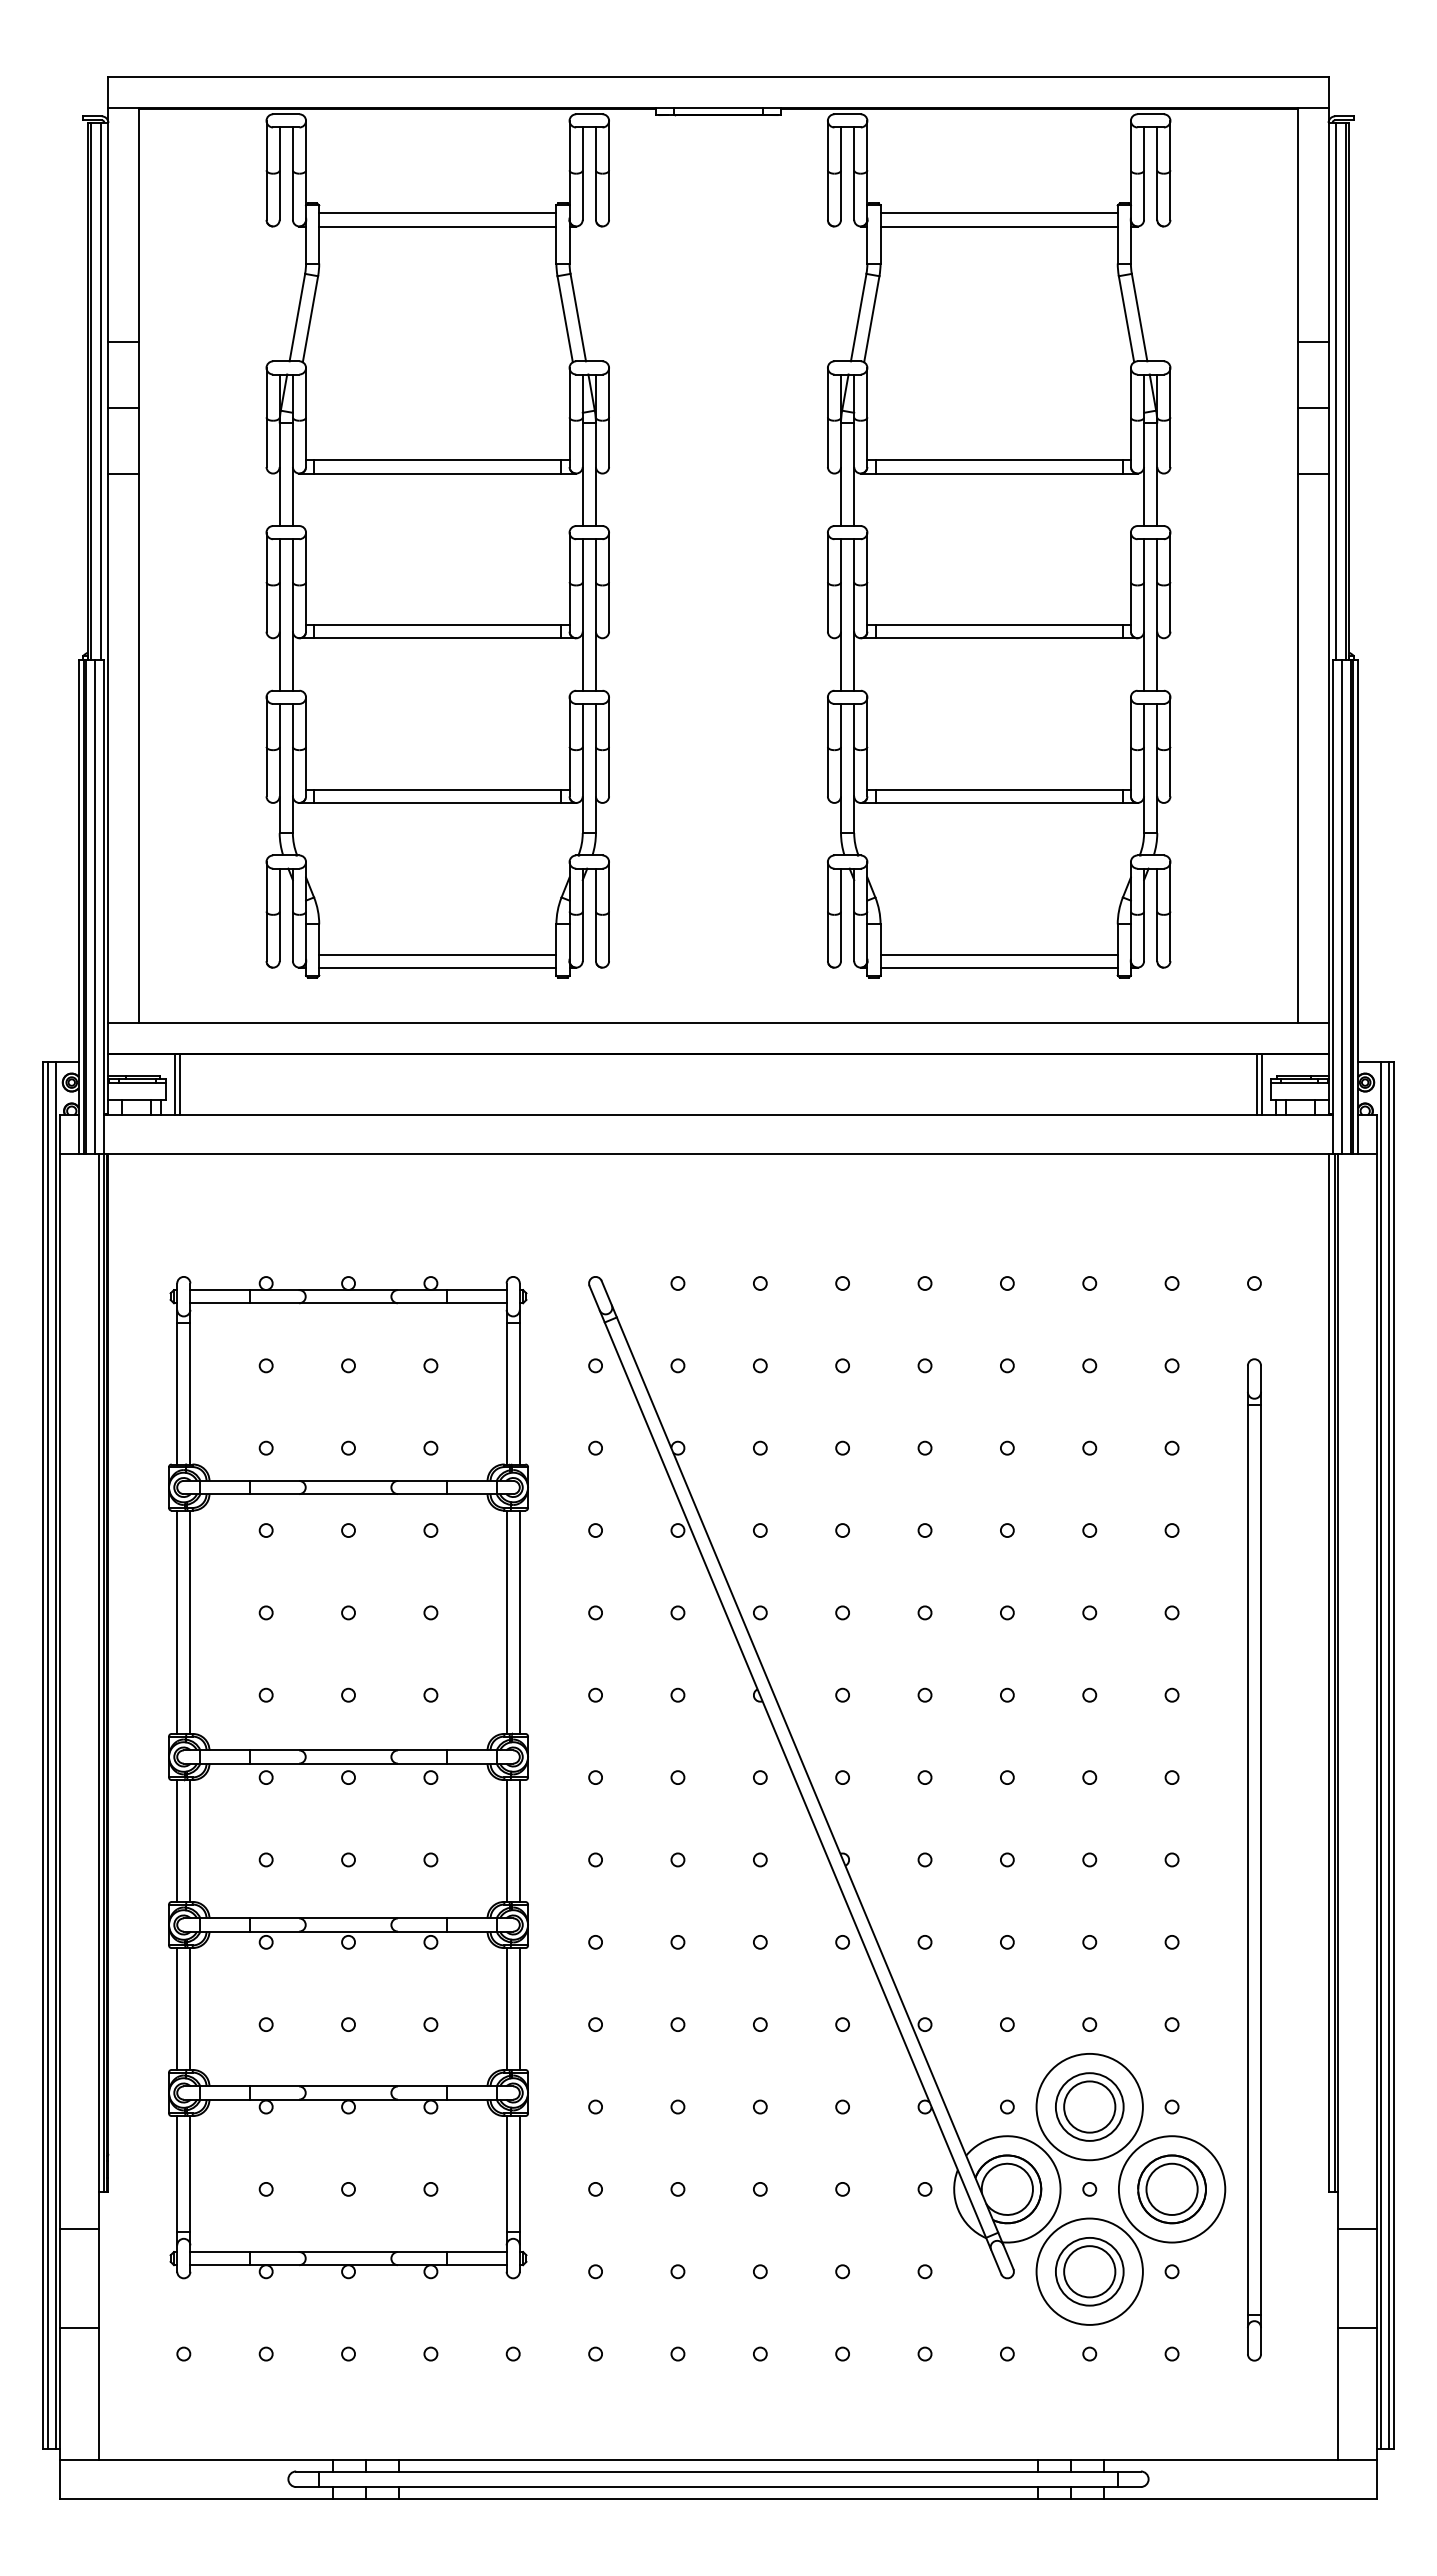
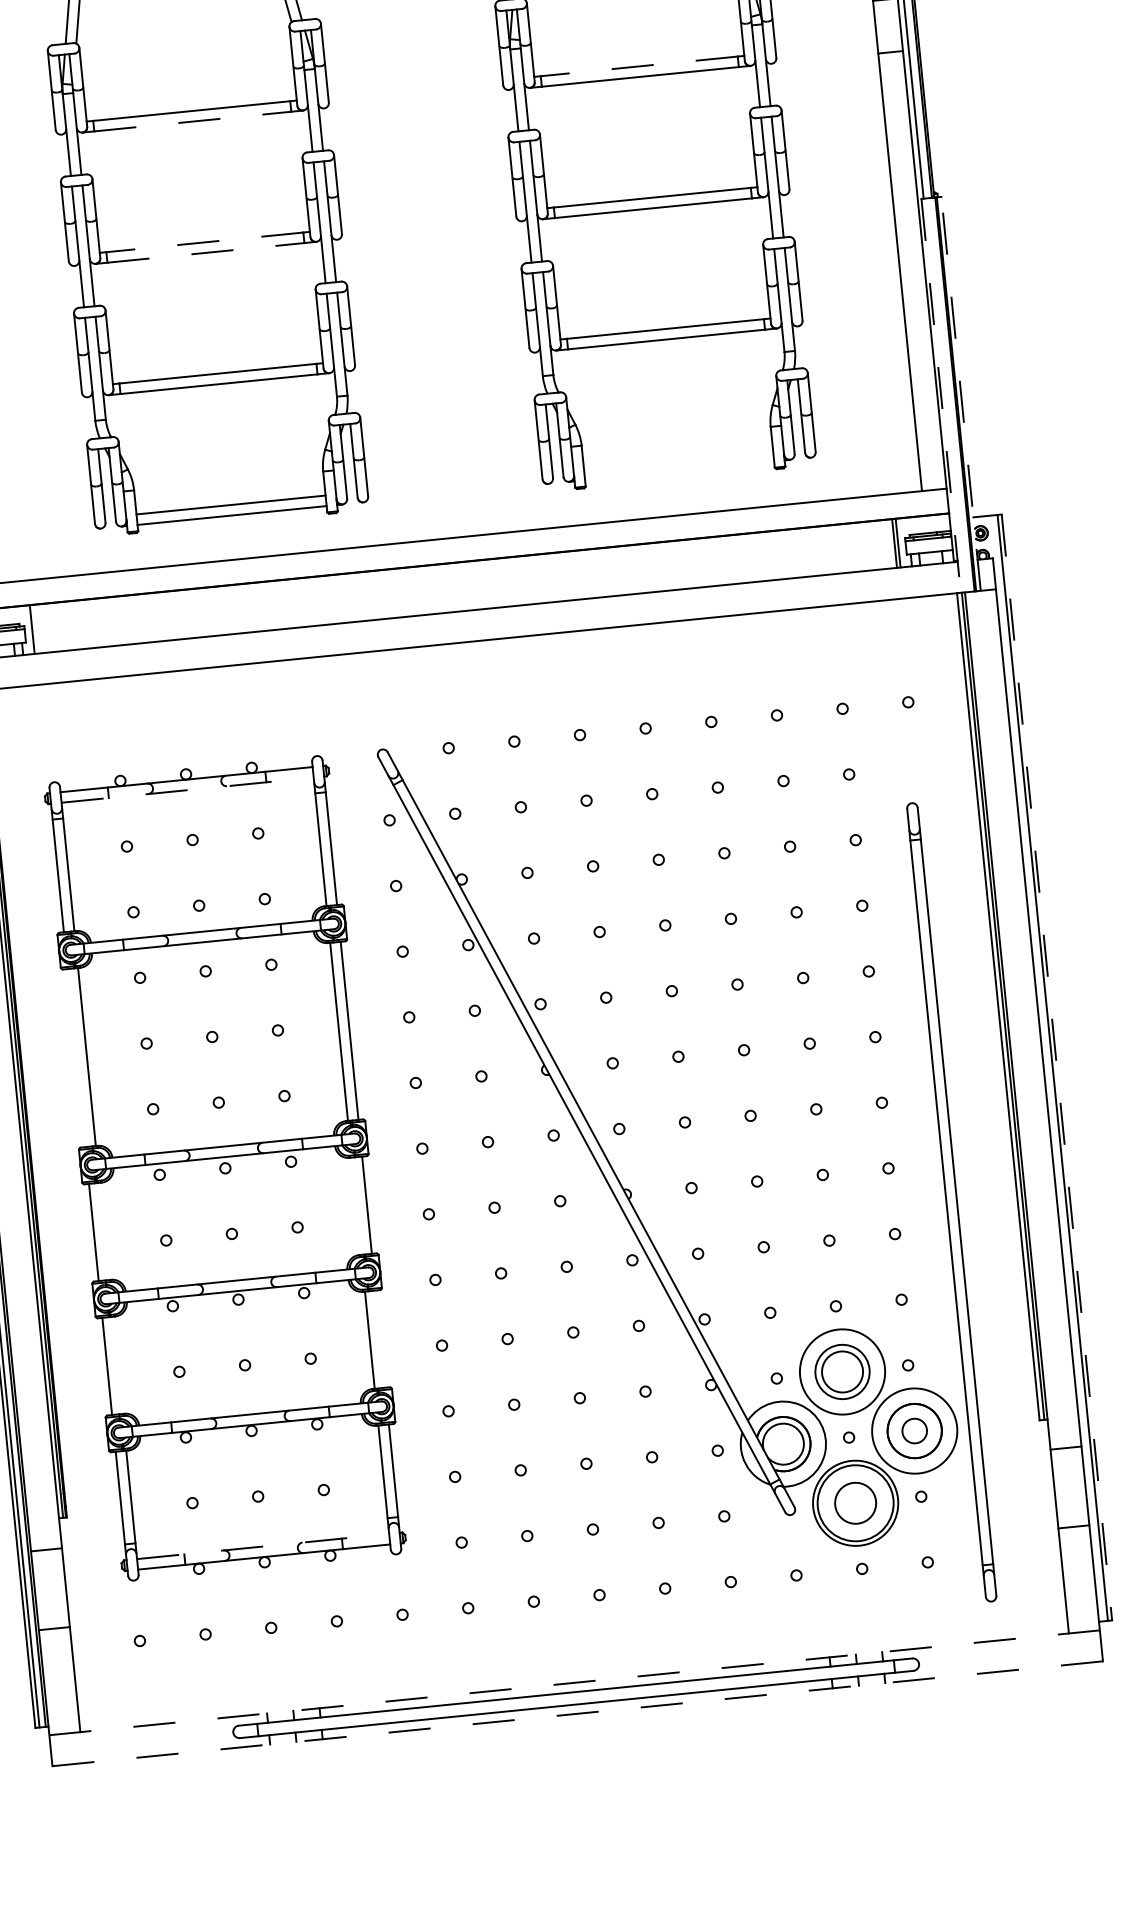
line: (999, 460) -> (639, 66), solid -> dashed
line: (437, 473) -> (192, 121), solid -> dashed
line: (437, 625) -> (204, 242), solid -> dashed
line: (437, 638) -> (205, 253), solid -> dashed
line: (1342, 906) -> (948, 394), removed
line: (1358, 906) -> (961, 393), solid -> dashed
line: (1333, 907) -> (941, 396), solid -> dashed
line: (998, 954) -> (678, 460), removed
line: (998, 967) -> (679, 470), removed
line: (179, 1084) -> (35, 629), removed
line: (349, 1303) -> (188, 790), solid -> dashed
line: (177, 1621) -> (76, 1057), removed
line: (1380, 1755) -> (1046, 1068), removed
line: (1393, 1755) -> (1056, 1067), solid -> dashed
line: (190, 1840) -> (104, 1231), removed
line: (506, 1840) -> (356, 1205), removed
part: (1254, 1859) -> (951, 1202), moved
line: (190, 2008) -> (117, 1364), removed
line: (519, 2008) -> (380, 1338), removed
circle: (1171, 2188) -> (914, 1430), size x0.6
line: (349, 2251) -> (263, 1546), solid -> dashed
circle: (1089, 2271) -> (855, 1503), size x1.4
line: (718, 2459) -> (574, 1682), solid -> dashed
line: (718, 2498) -> (577, 1713), solid -> dashed

